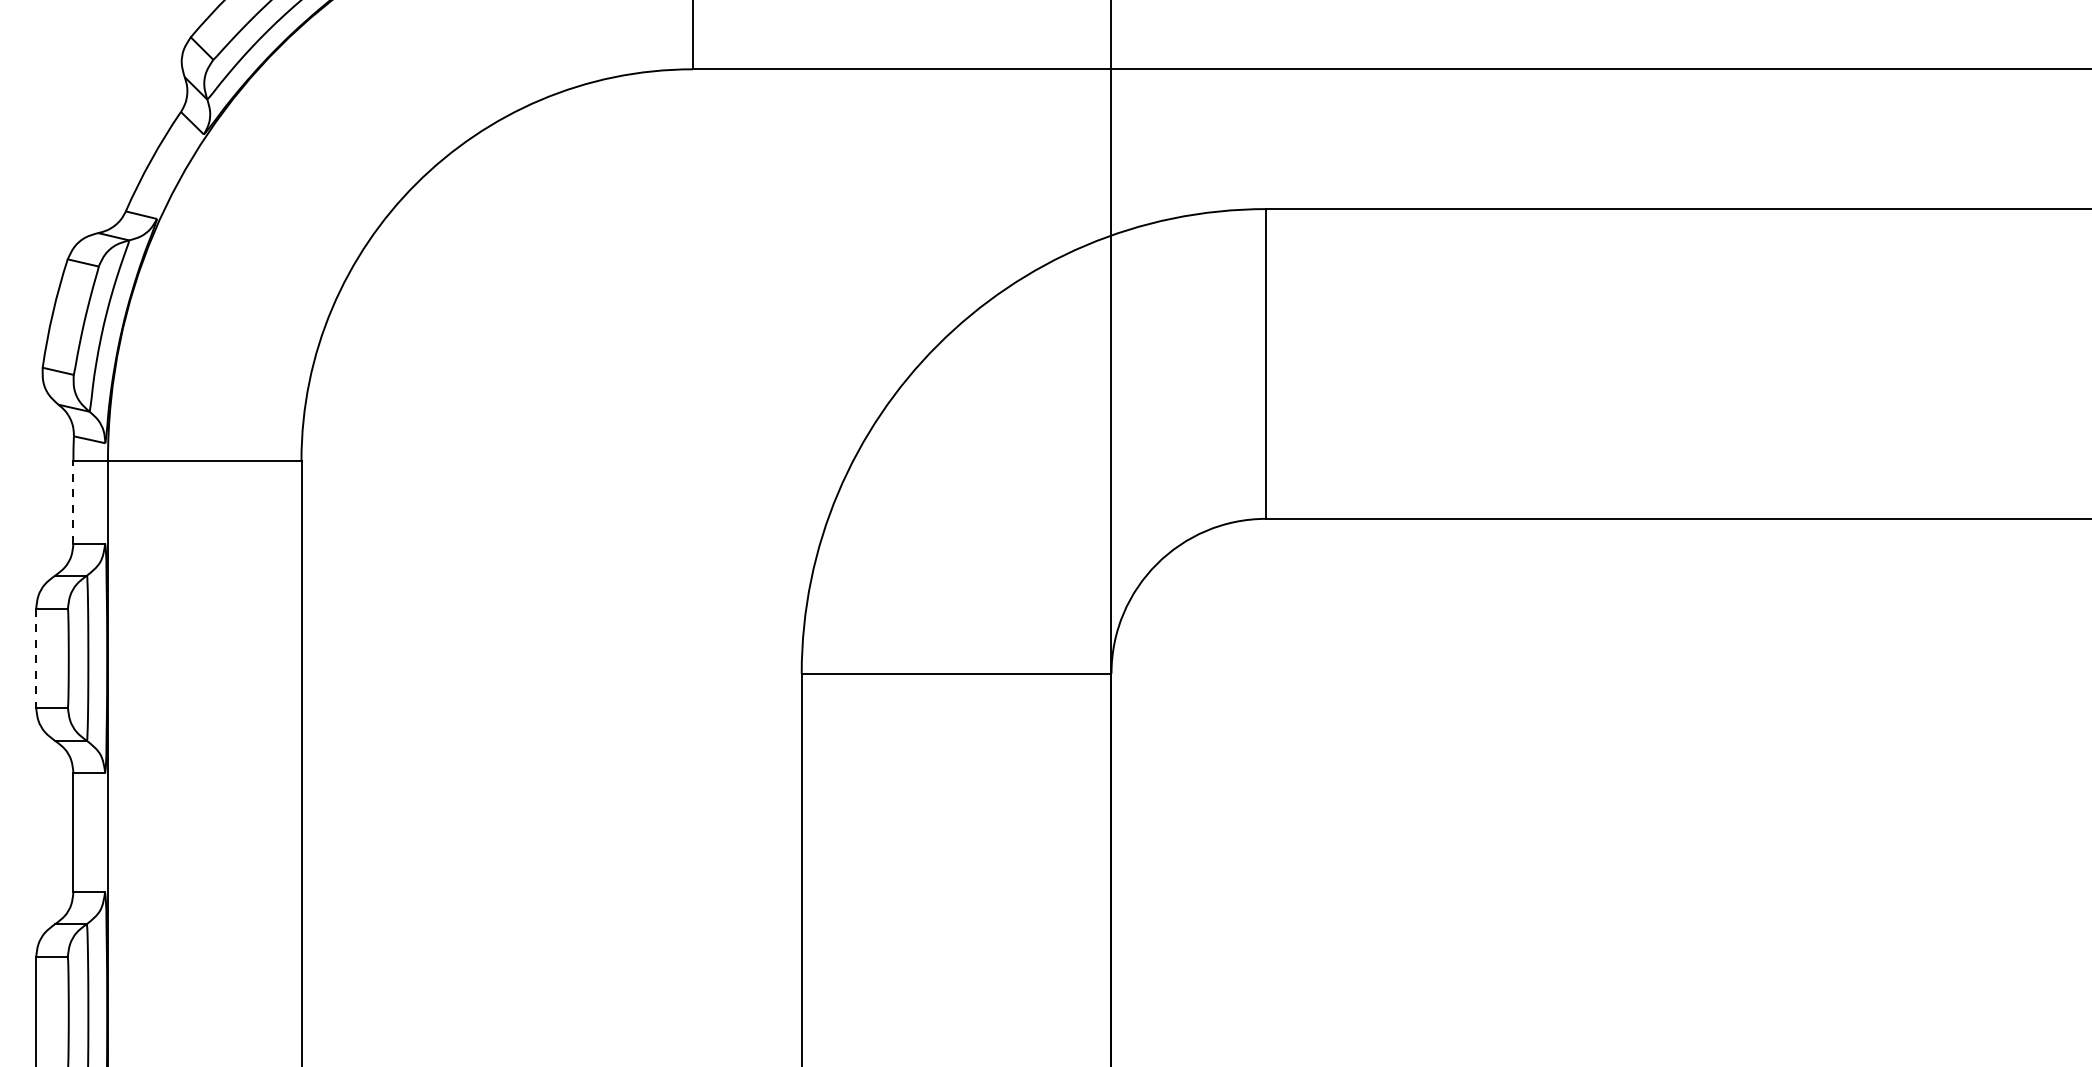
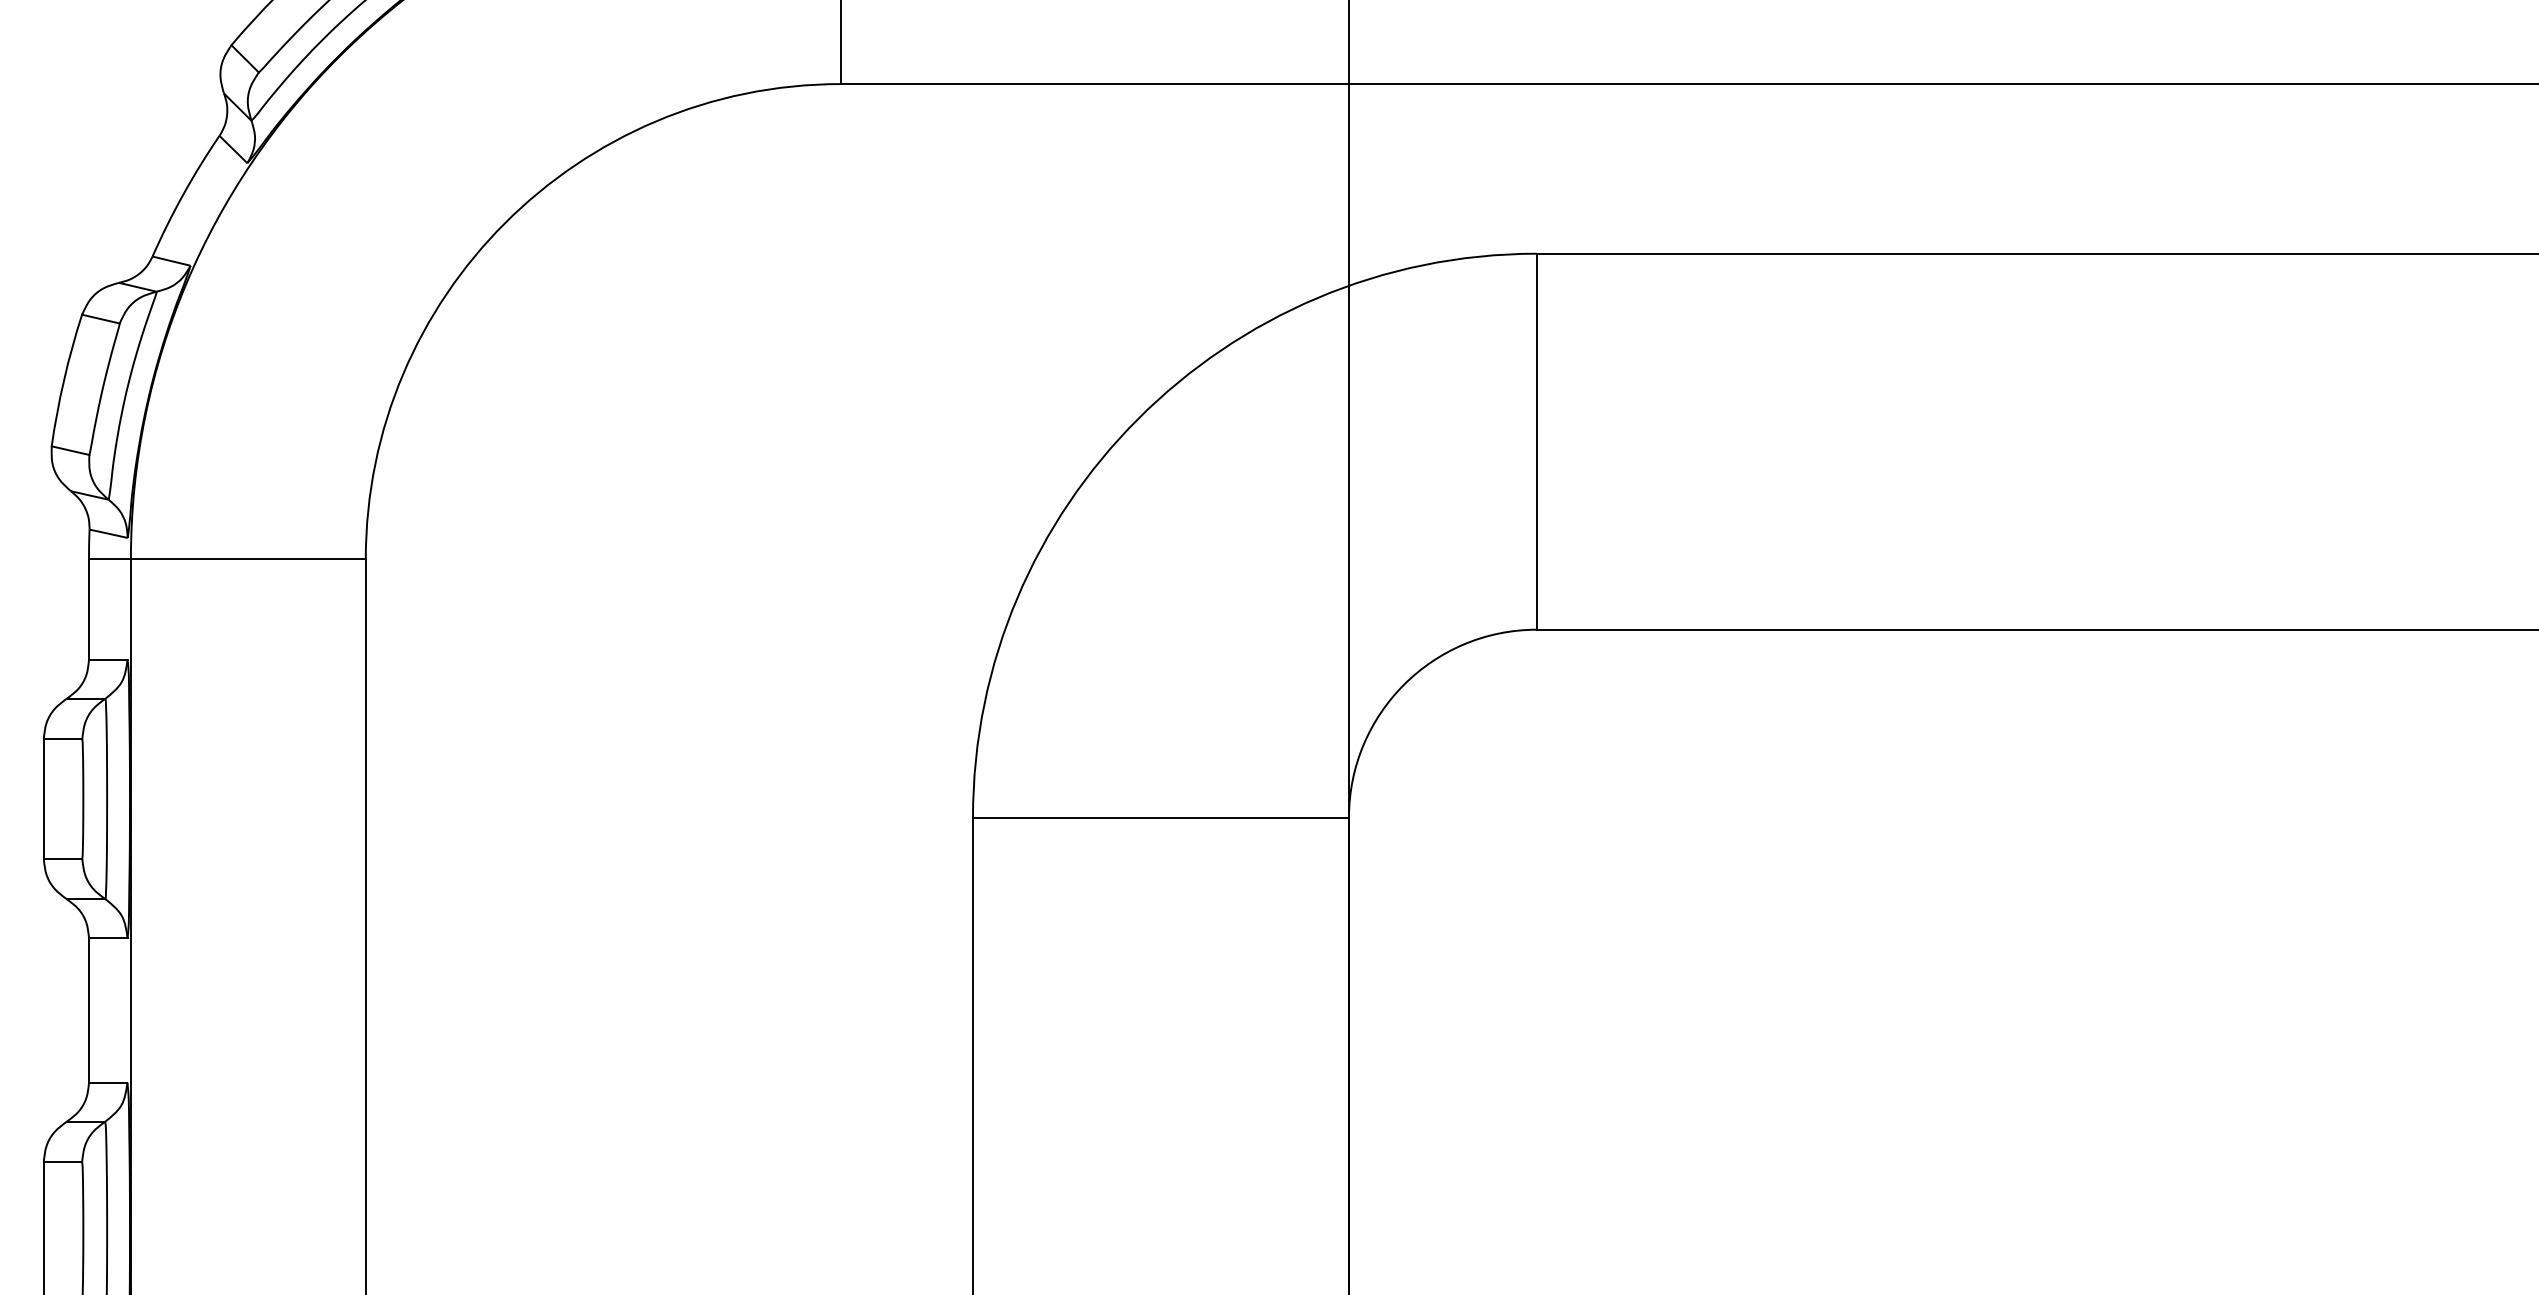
line: (73, 501) -> (89, 608), dashed -> solid
line: (36, 658) -> (44, 799), dashed -> solid

